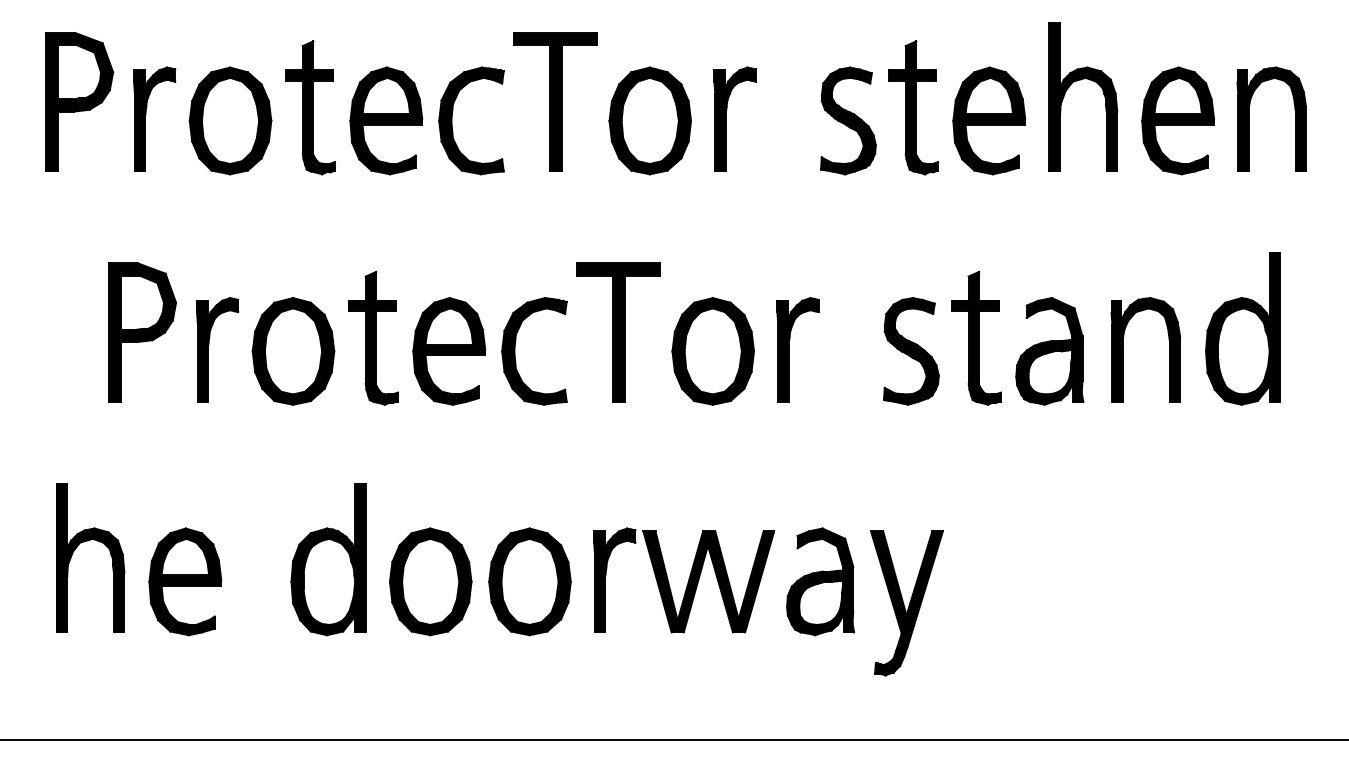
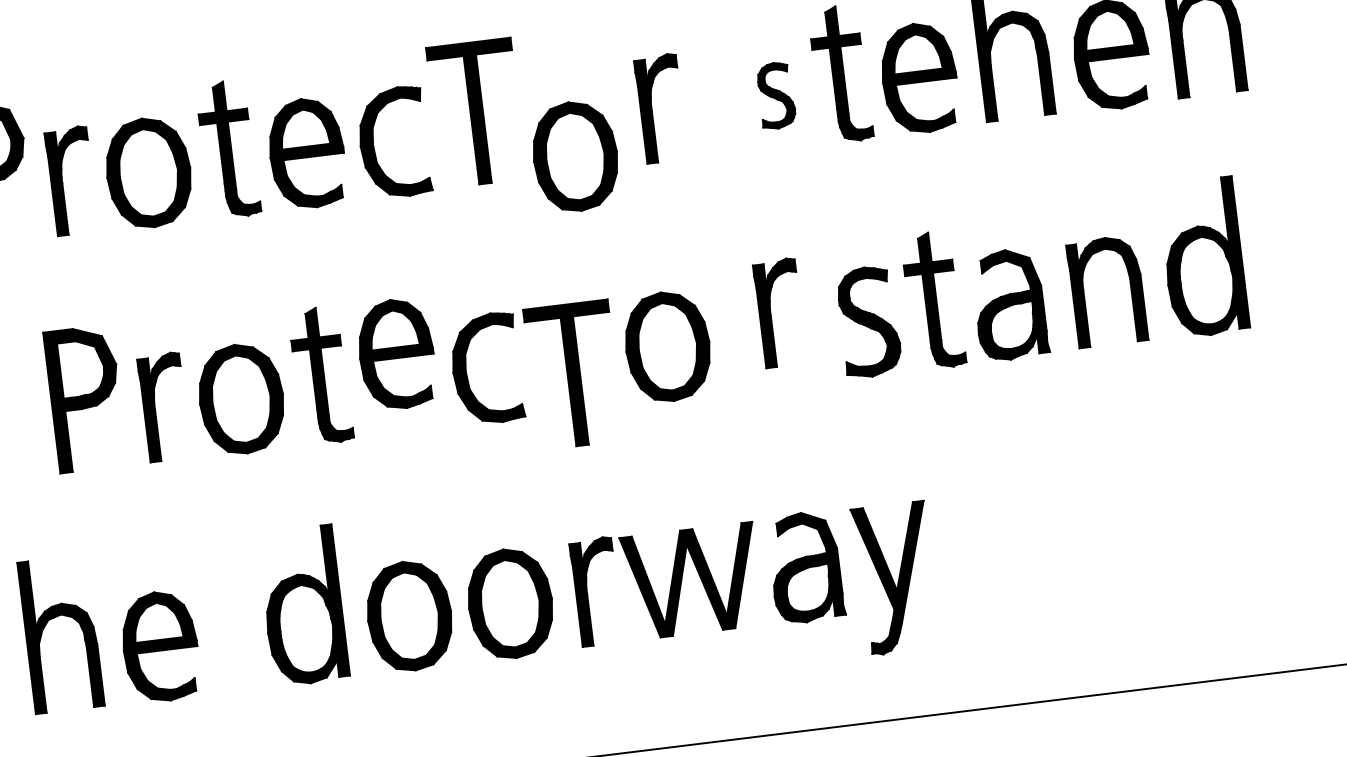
part: (649, 120) -> (574, 156), moved
part: (848, 120) -> (776, 95), size x0.6
part: (618, 332) -> (573, 374), moved
part: (789, 349) -> (771, 313), moved
part: (449, 351) -> (396, 354), moved

